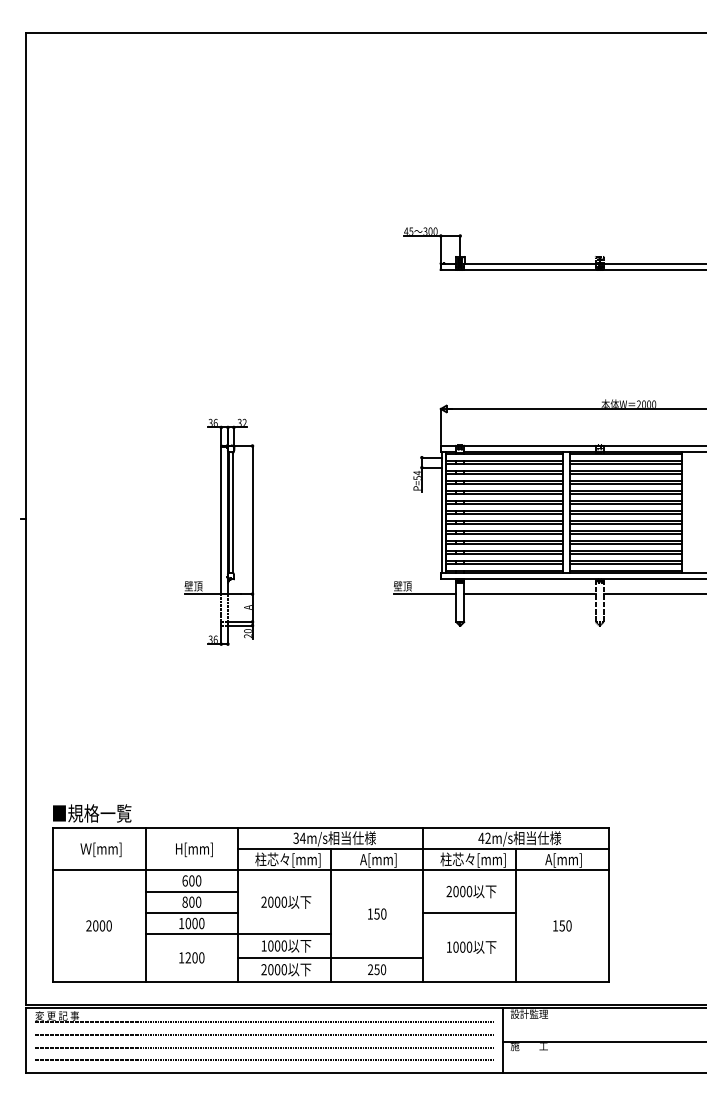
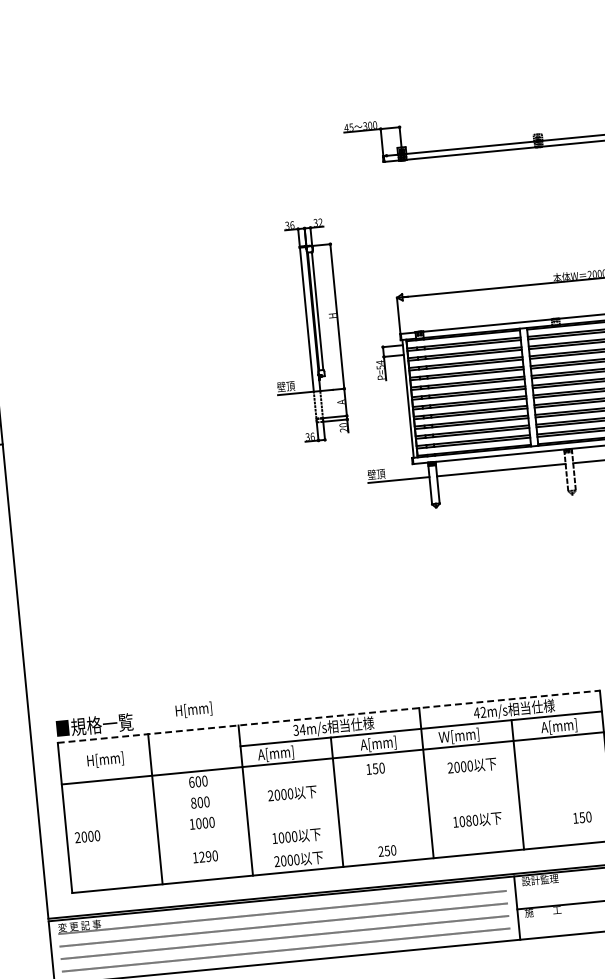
part: (219, 531) -> (306, 330), moved
line: (330, 827) -> (328, 716), solid -> dashed
text: (100, 849) -> (106, 759), Ｗ[mm] -> H[mm]
text: (194, 849) -> (193, 709), moved
text: (287, 859) -> (289, 751), 柱芯々[mm] -> A[mm]
text: (472, 859) -> (470, 734), 柱芯々[mm] -> Ｗ[mm]
line: (191, 891) -> (198, 792), removed
line: (191, 912) -> (200, 812), removed
line: (469, 912) -> (472, 786), removed
text: (377, 913) -> (375, 768), moved
text: (98, 925) -> (87, 836), moved
text: (562, 925) -> (582, 817), moved
line: (237, 934) -> (247, 829), removed
text: (462, 947) -> (468, 821), 1000 -> 1080
text: (194, 957) -> (208, 856), 1200 -> 1290
line: (330, 957) -> (340, 843), removed

